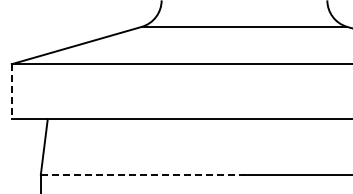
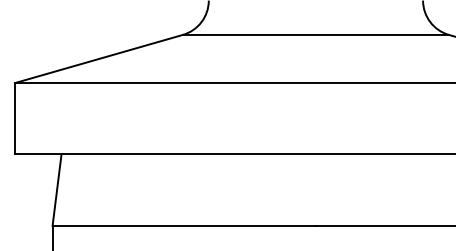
line: (11, 91) -> (14, 118), dashed -> solid
line: (142, 174) -> (184, 225), dashed -> solid

